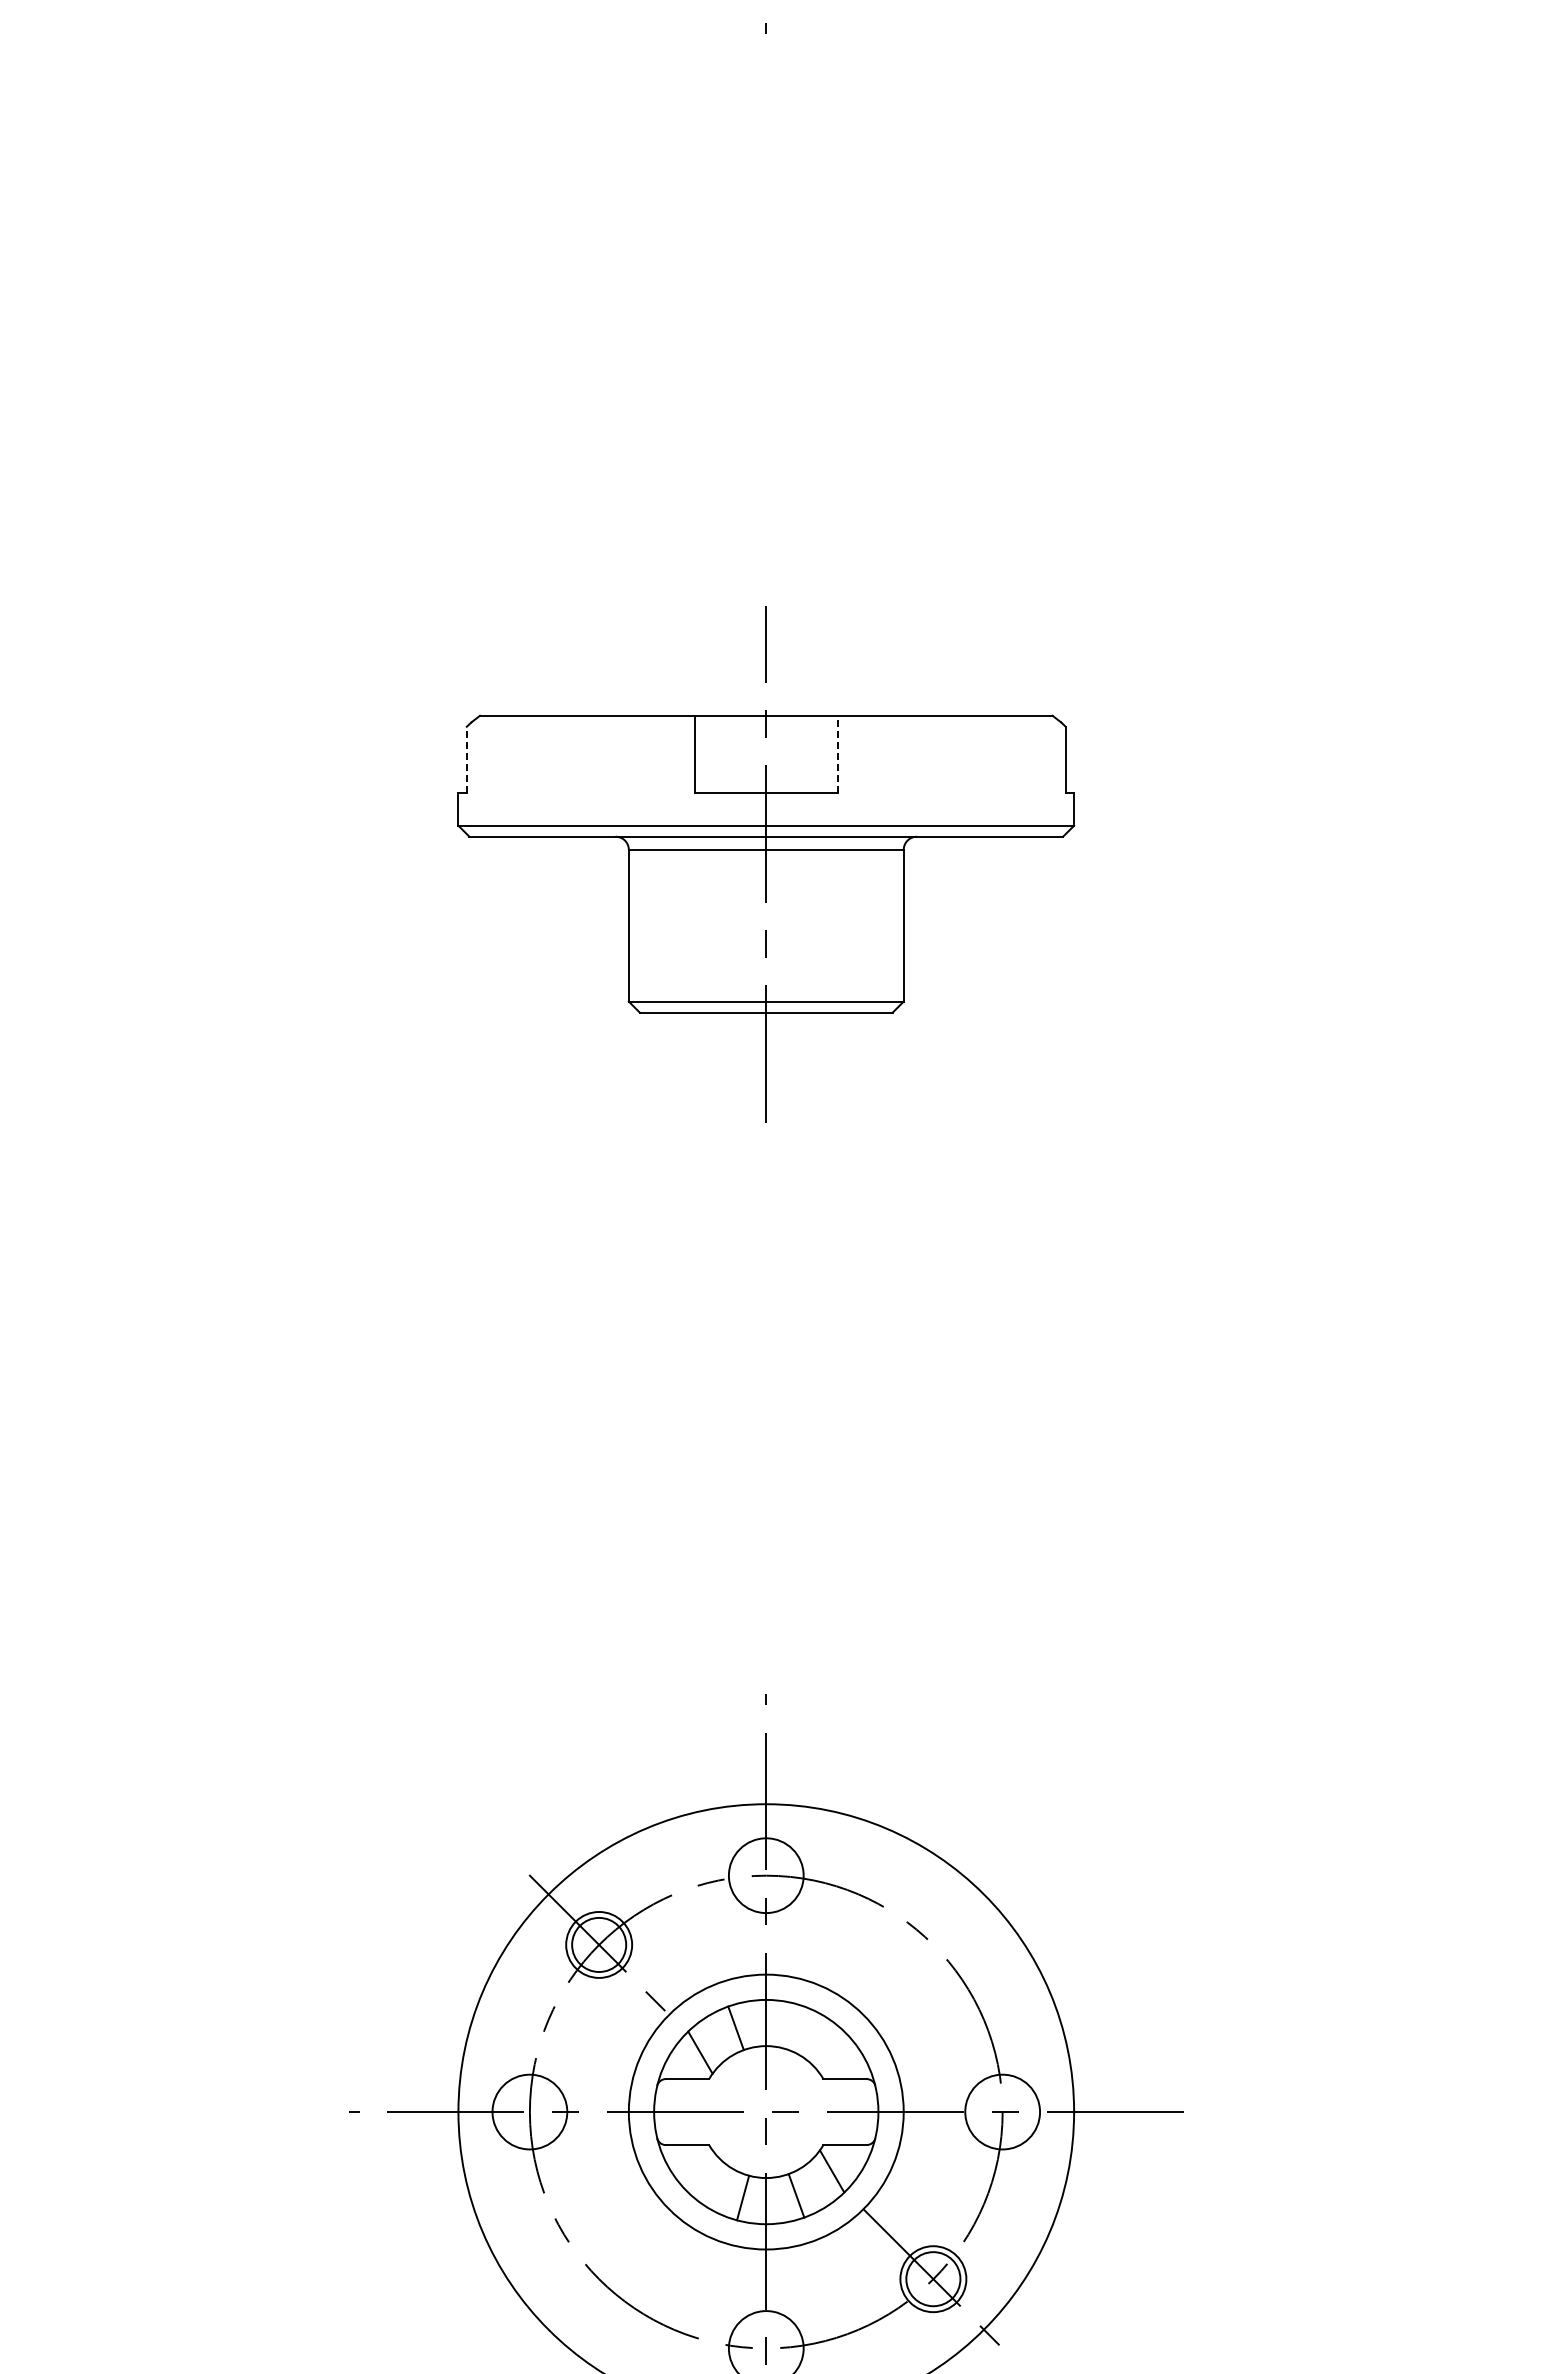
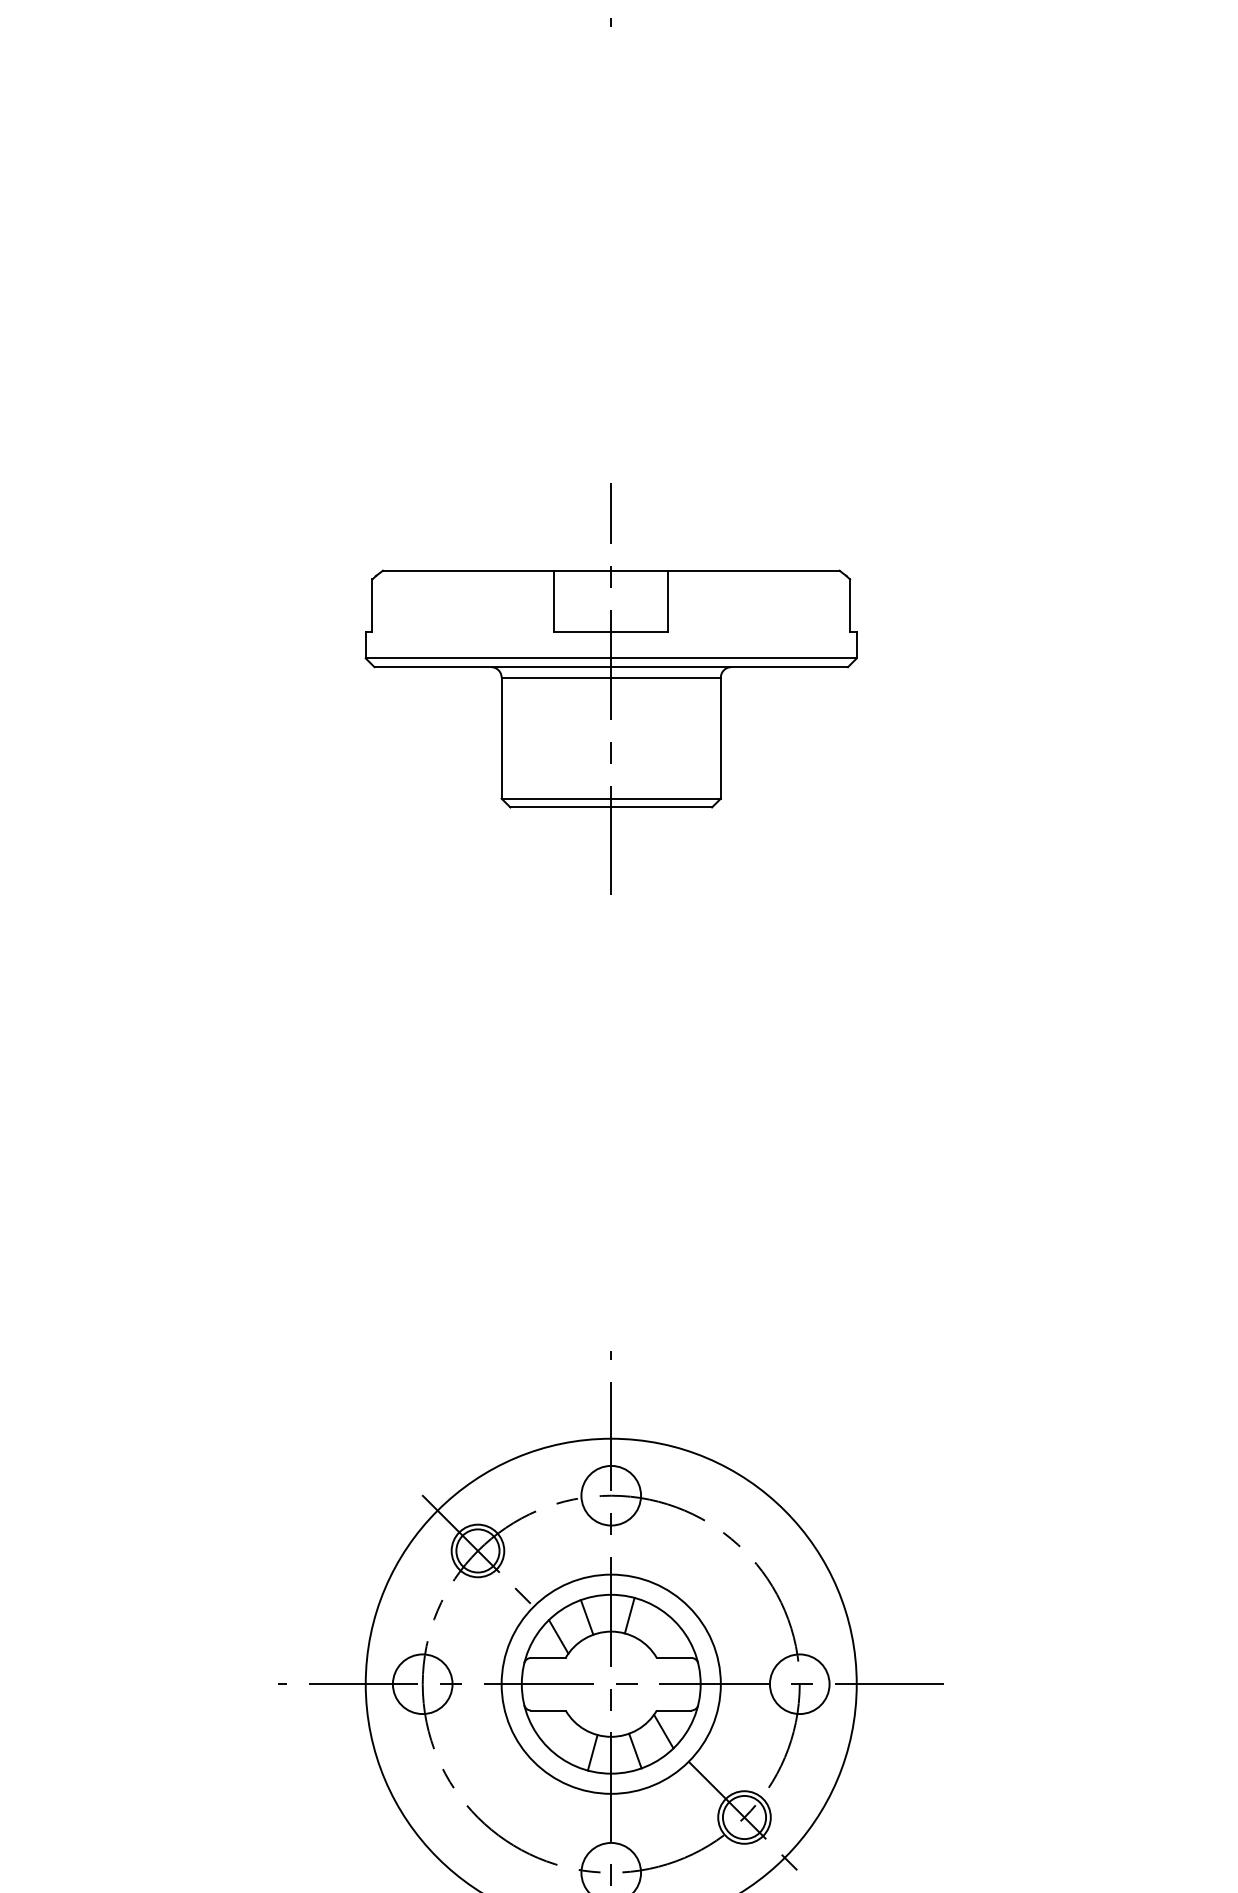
line: (837, 753) -> (668, 600), dashed -> solid
line: (466, 759) -> (372, 605), dashed -> solid
line: (789, 2025) -> (629, 1615), added

